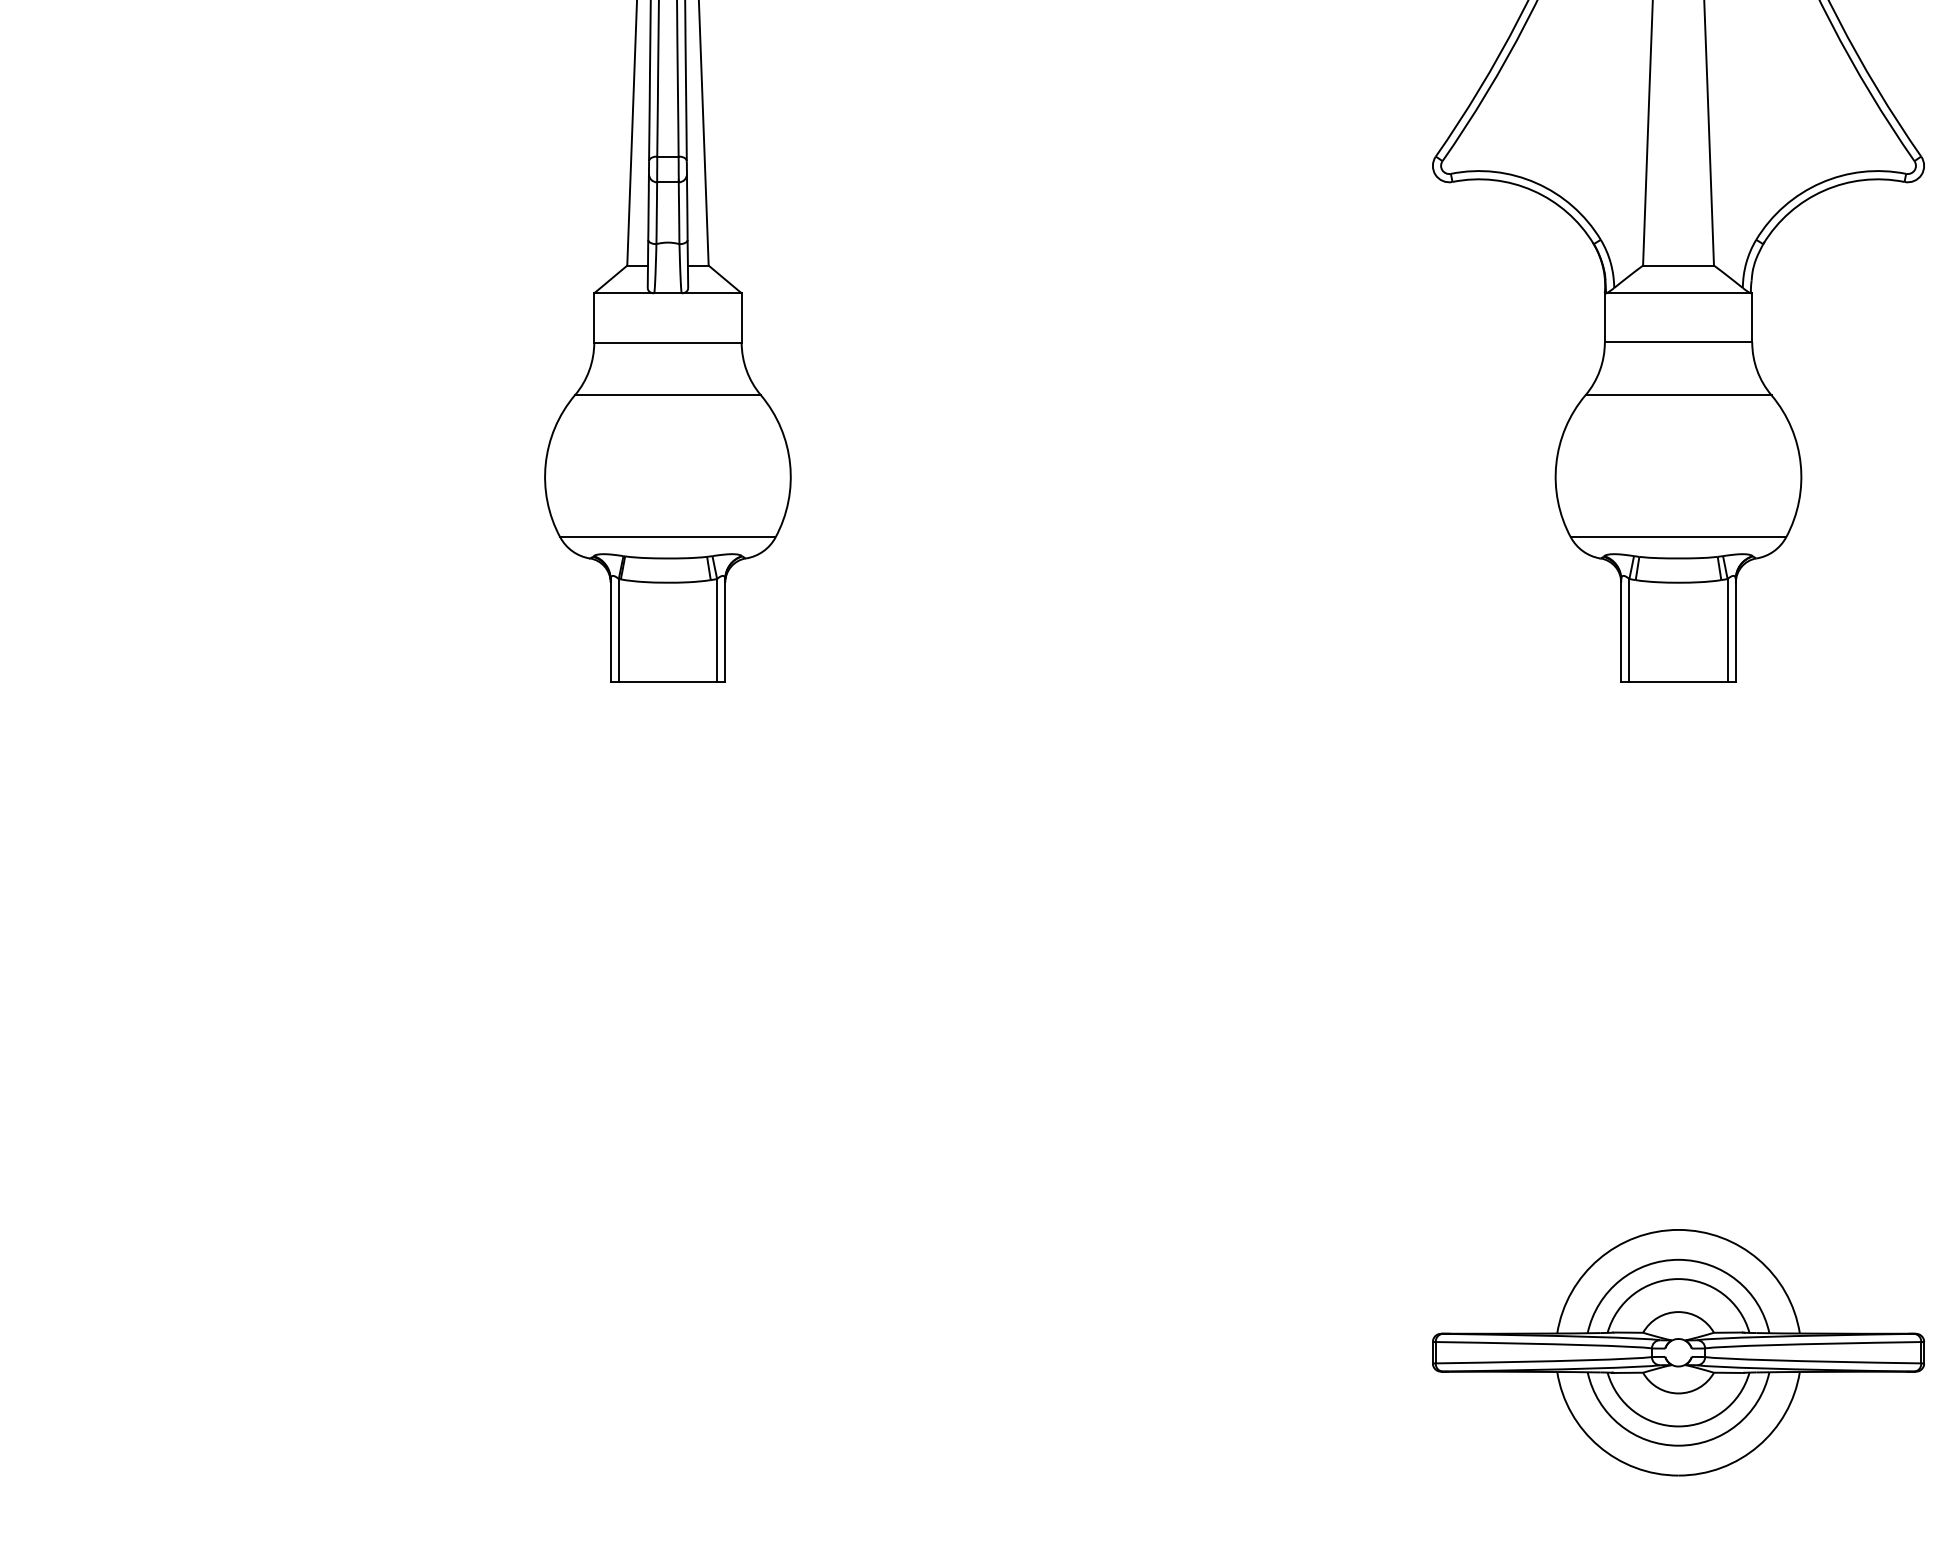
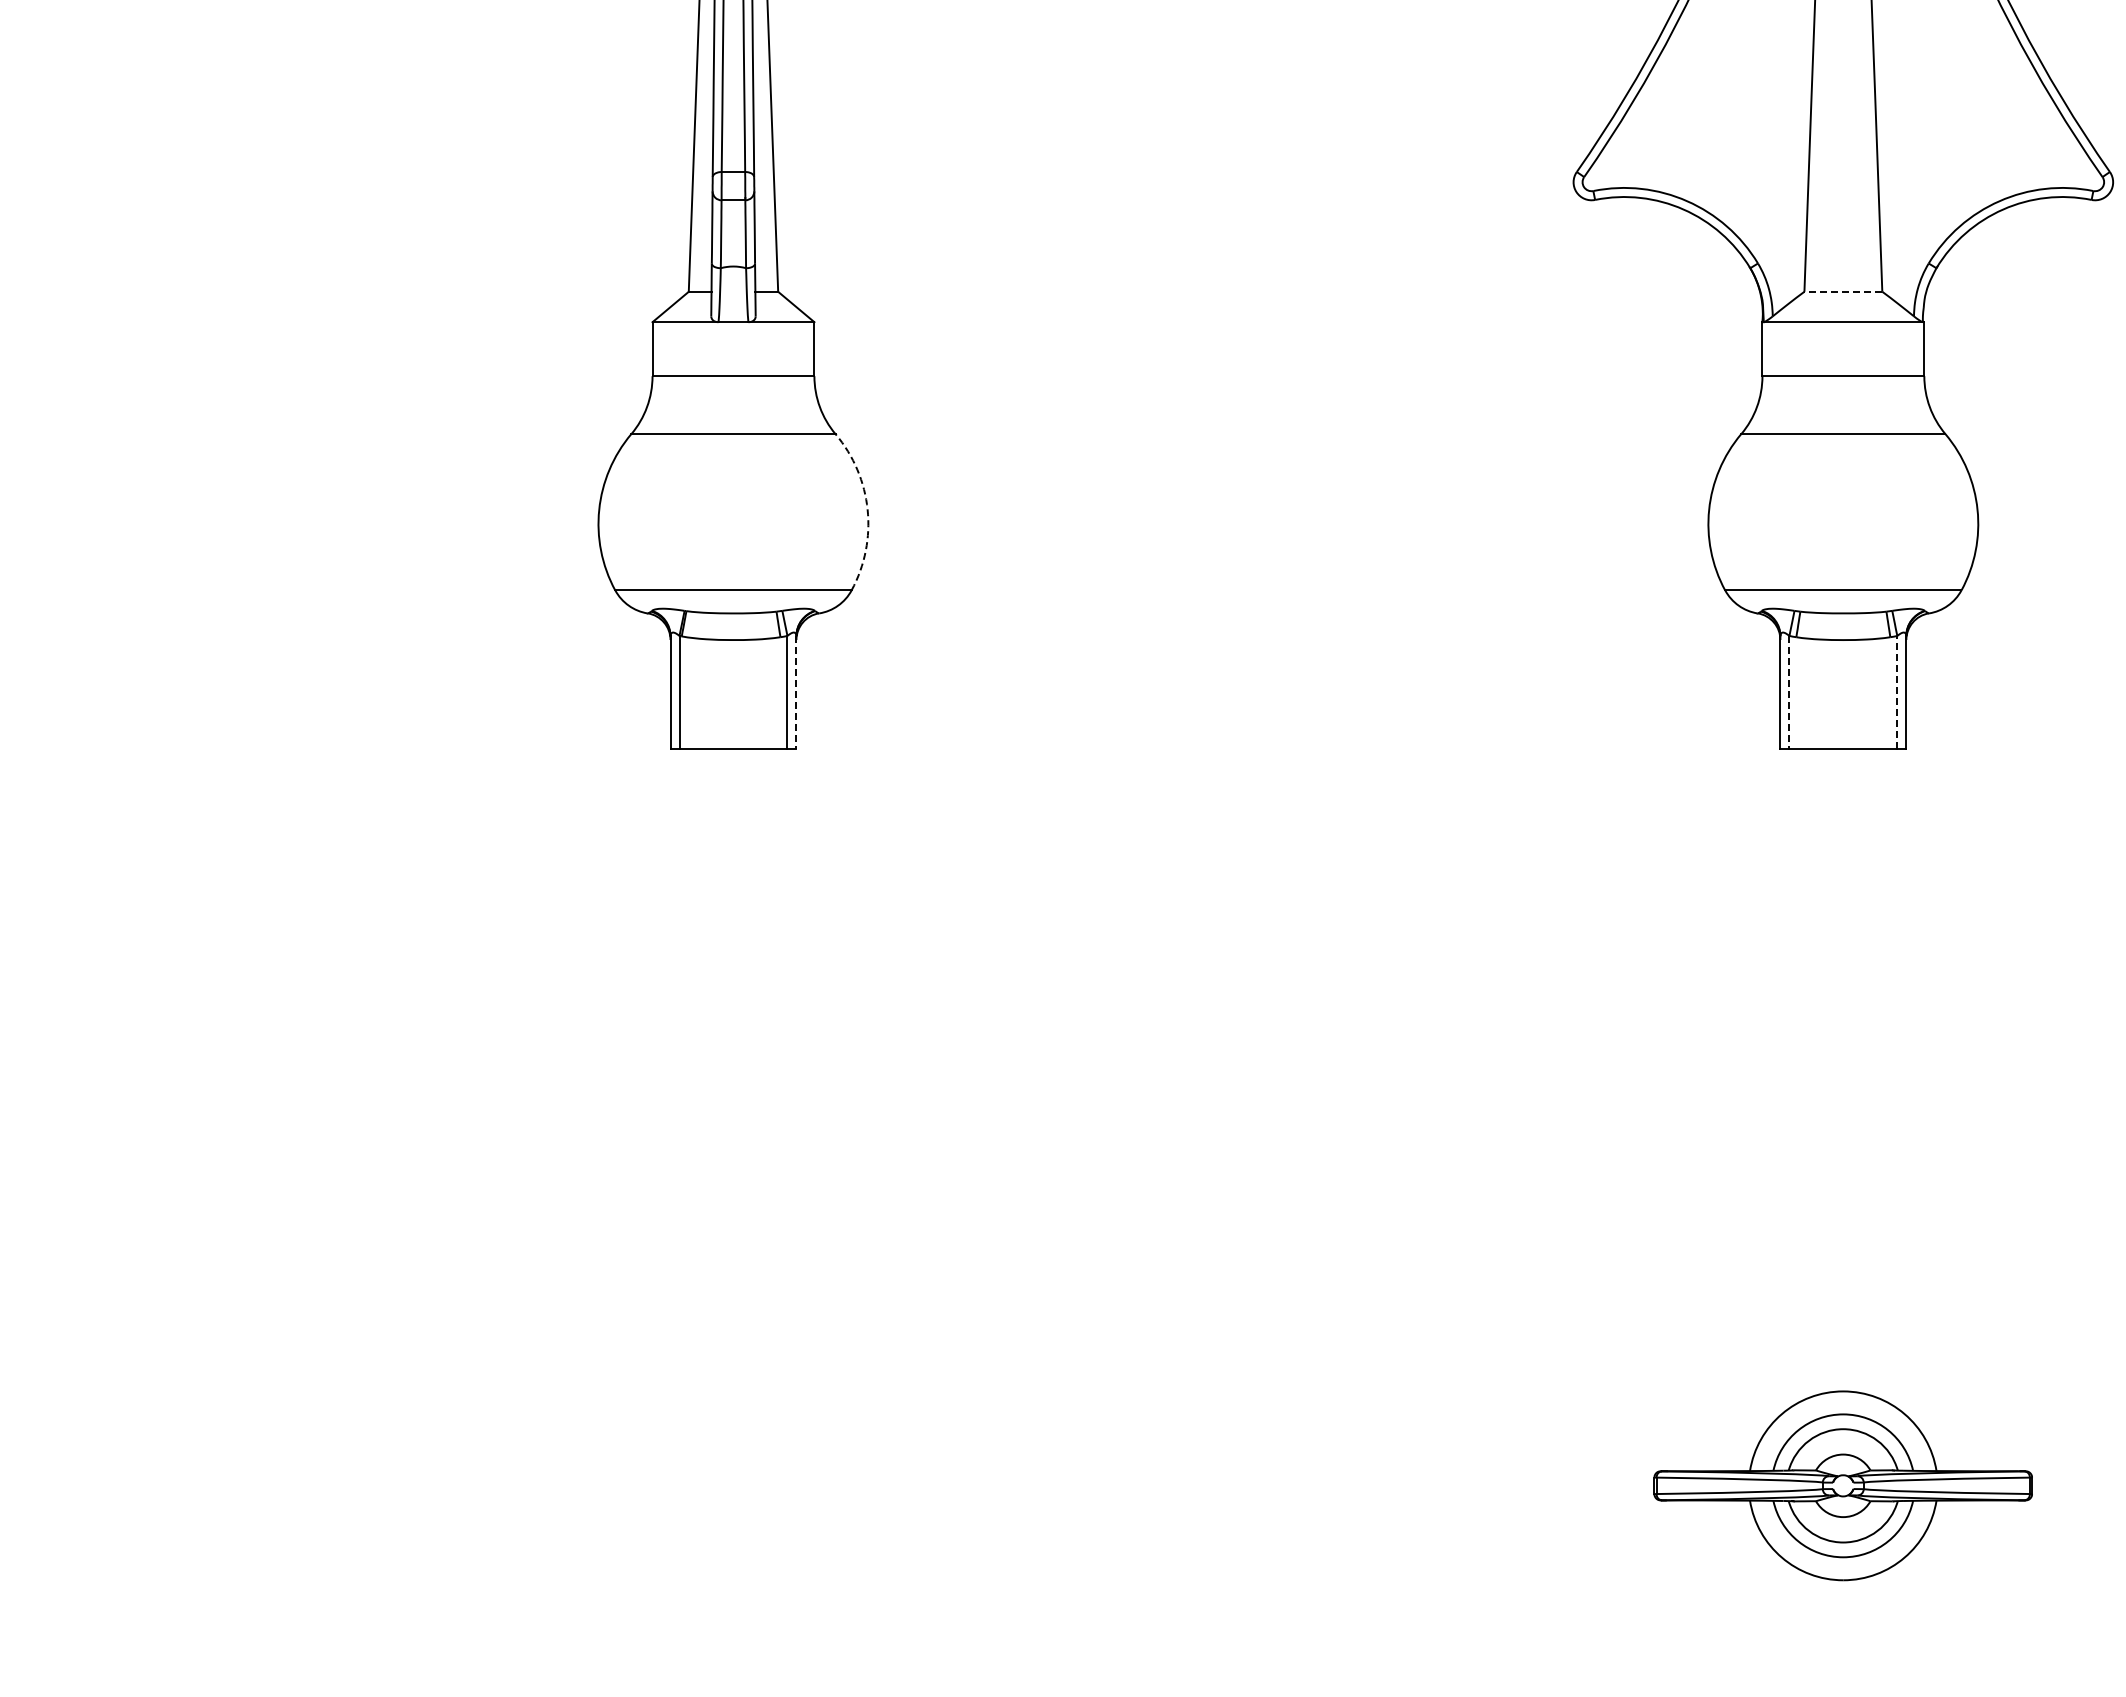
line: (1678, 265) -> (1843, 291), solid -> dashed
arc: (789, 463) -> (867, 509), solid -> dashed
line: (1727, 629) -> (1897, 691), solid -> dashed
line: (725, 630) -> (796, 692), solid -> dashed
line: (1629, 630) -> (1789, 692), solid -> dashed
part: (1677, 1352) -> (1842, 1485), size x0.7

